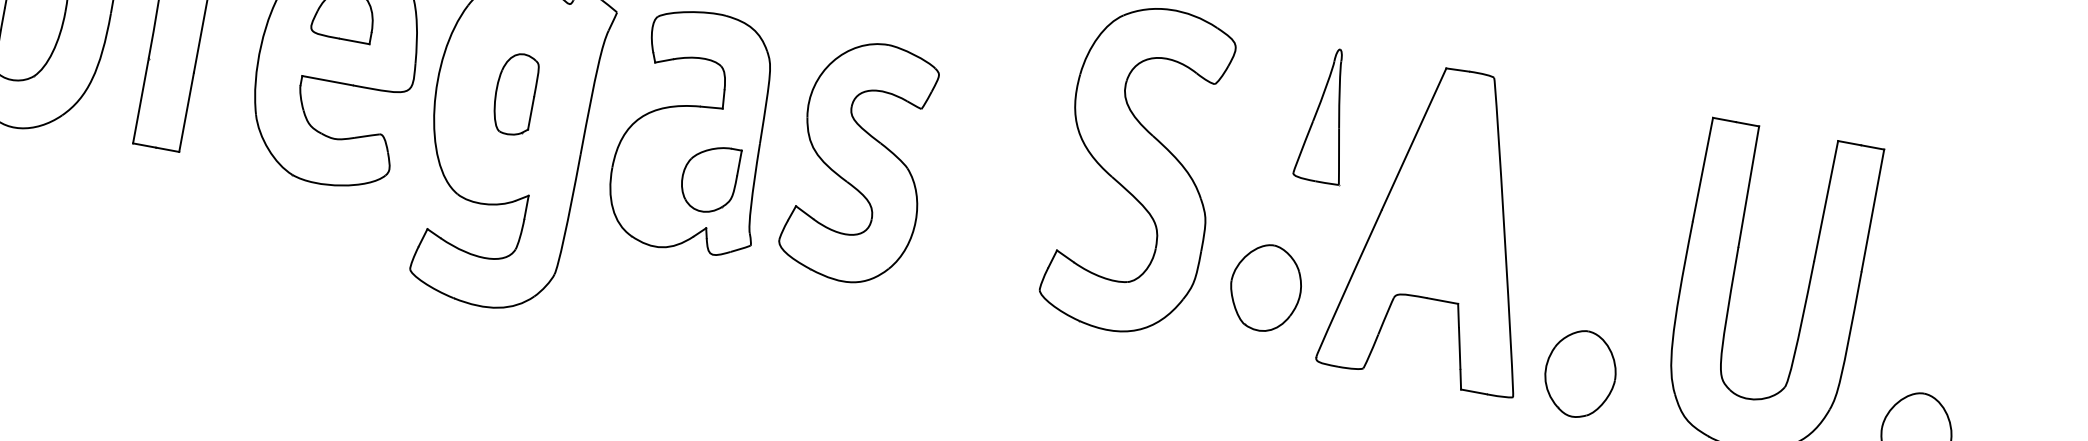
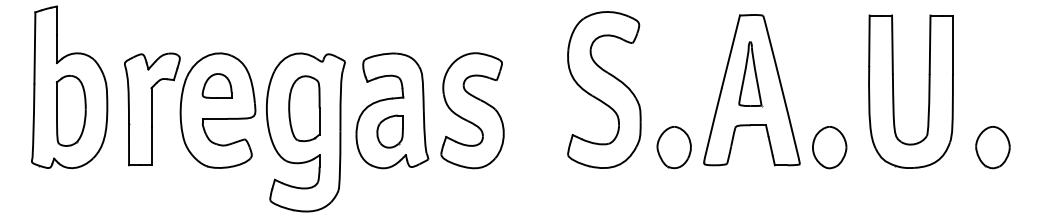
part: (515, 93) -> (304, 108), size x1.67
part: (1327, 116) -> (750, 74), moved
part: (708, 178) -> (389, 131), moved
part: (1264, 287) -> (673, 147), moved

